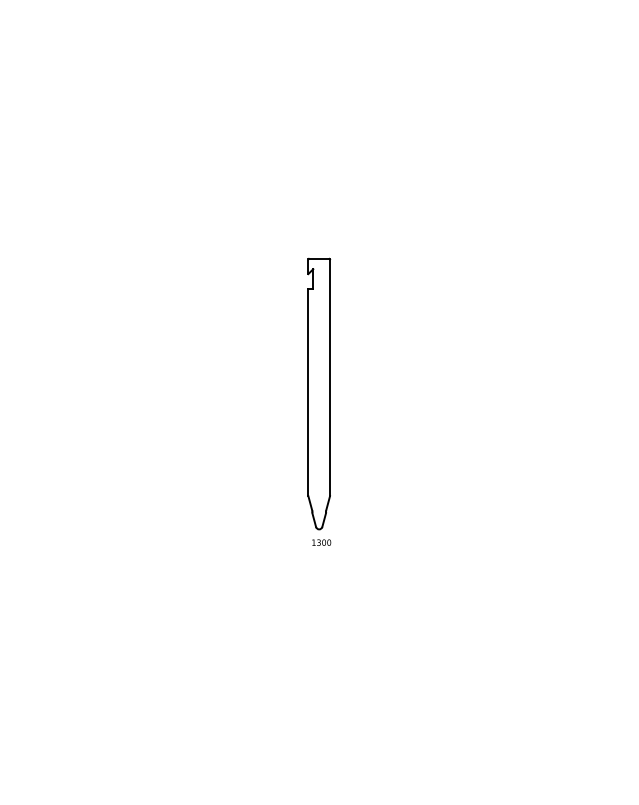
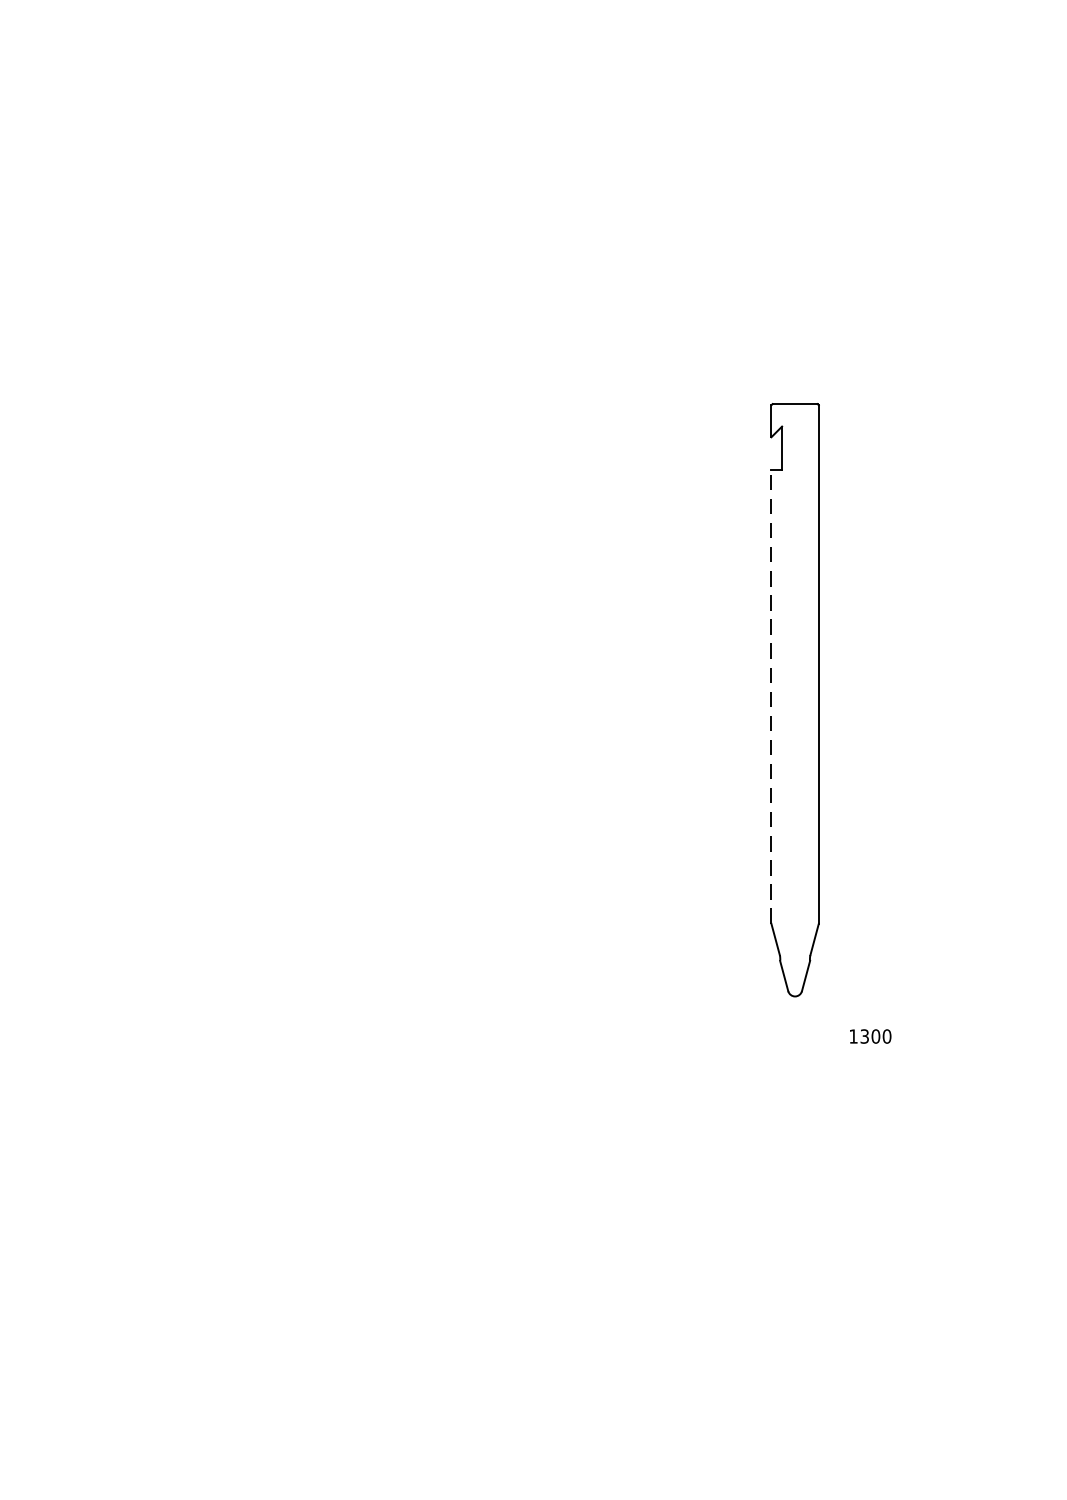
line: (308, 392) -> (771, 696), solid -> dashed
text: (321, 542) -> (870, 1036), moved

